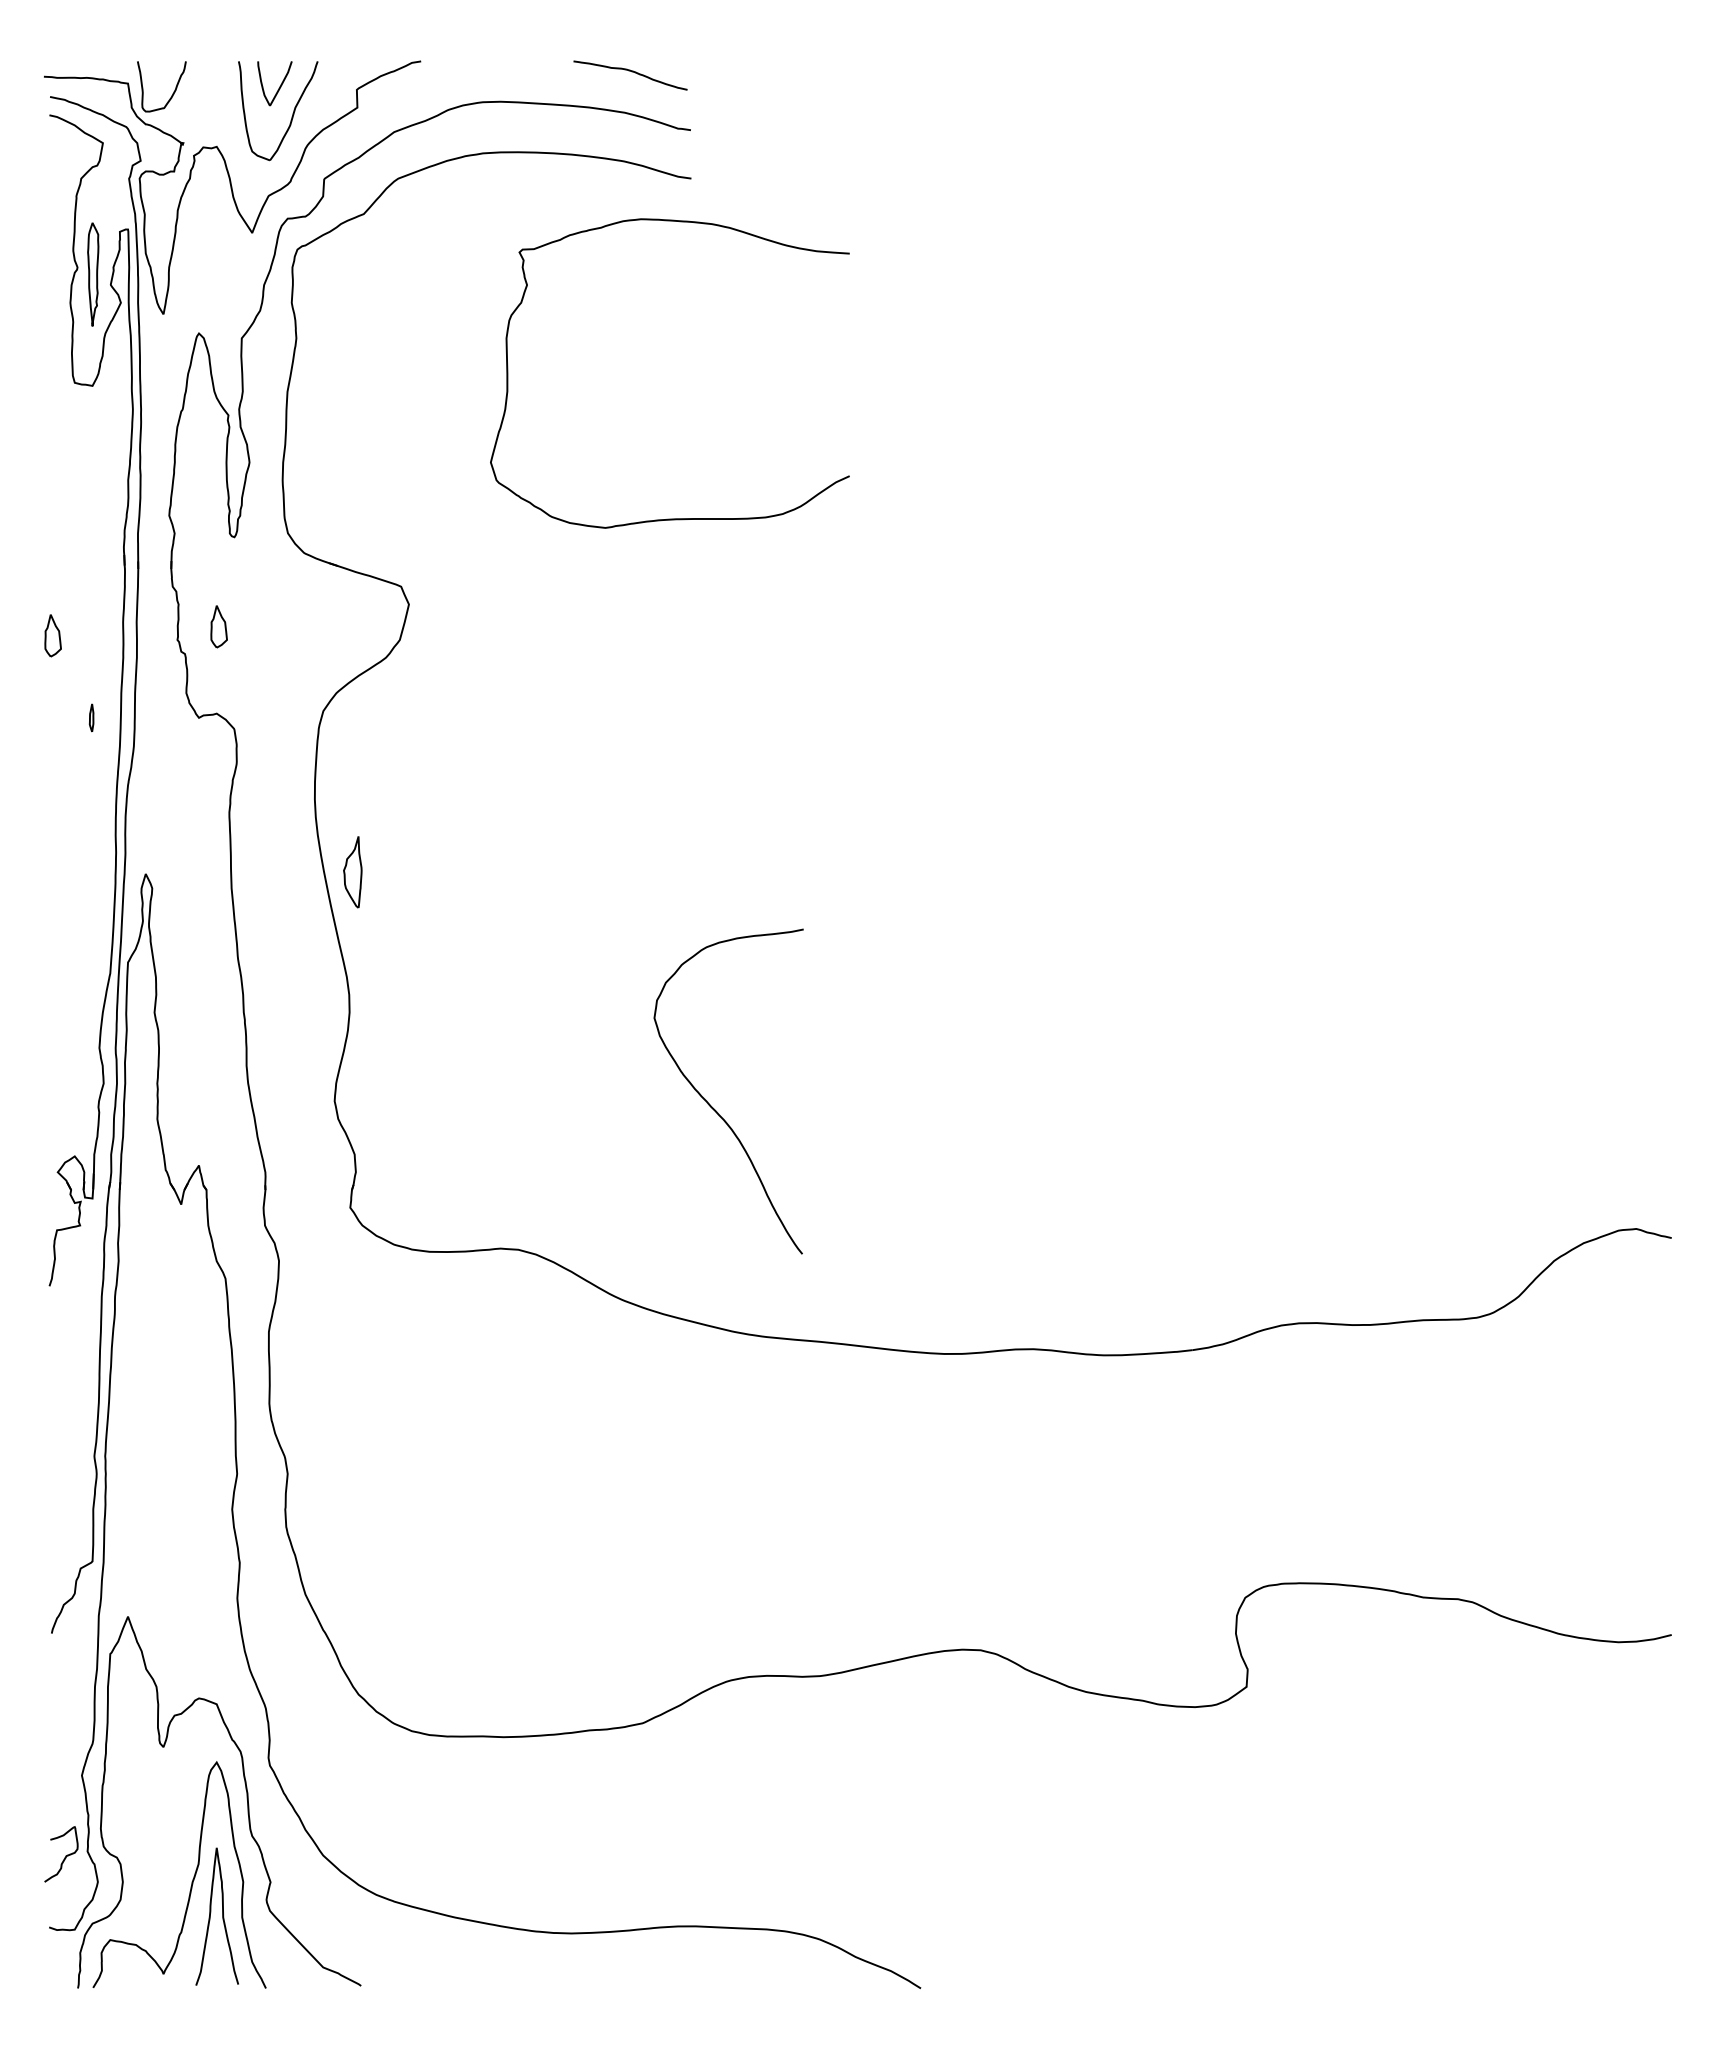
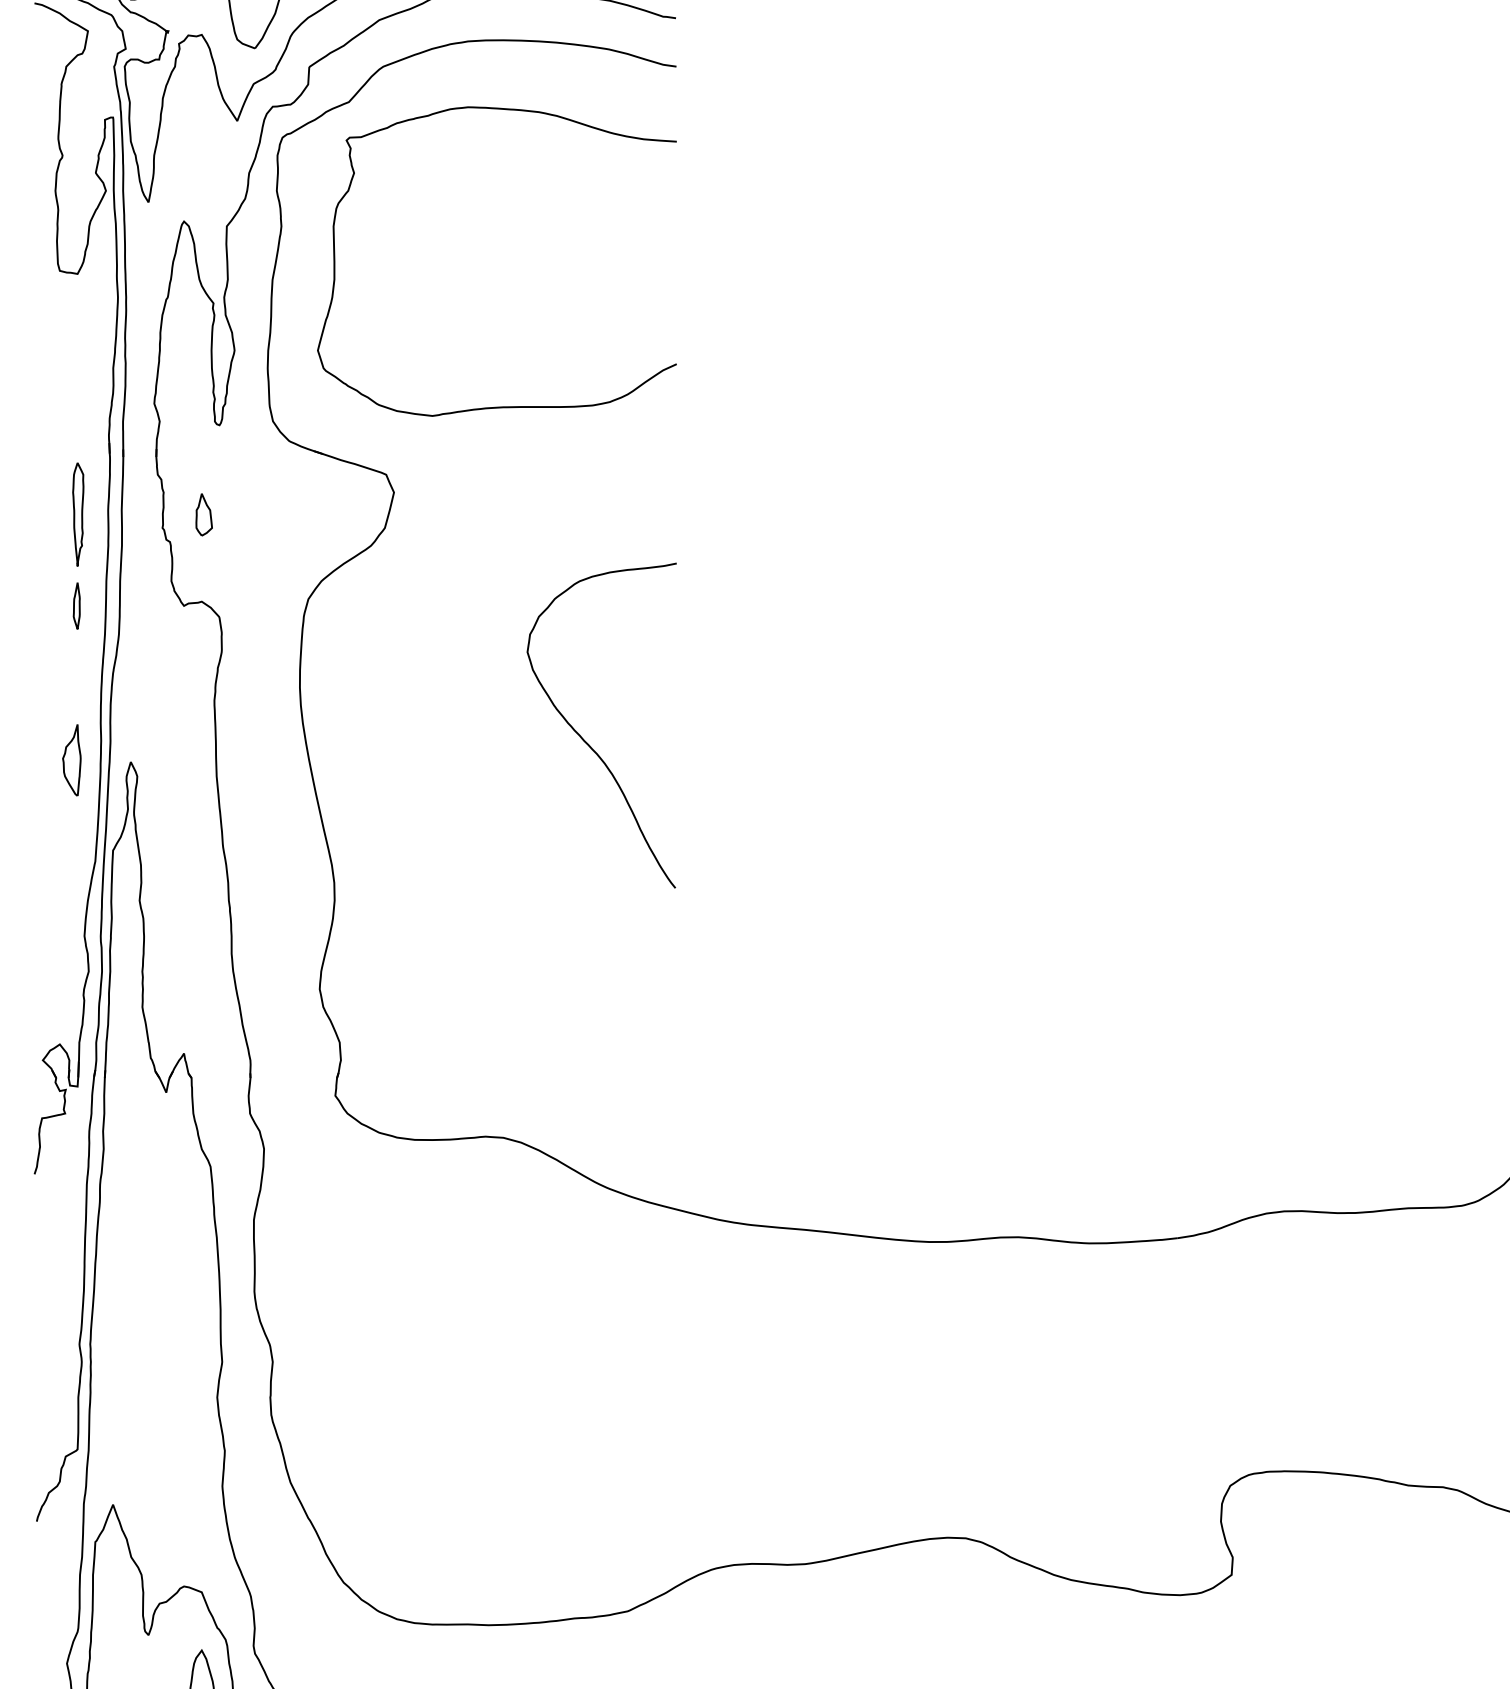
part: (93, 274) -> (78, 514), moved
curve: (669, 518) -> (496, 406), moved
part: (52, 635) -> (37, 523), removed
part: (91, 717) -> (76, 605), size x1.67
part: (352, 872) -> (71, 760), moved
curve: (712, 1106) -> (585, 740), moved

